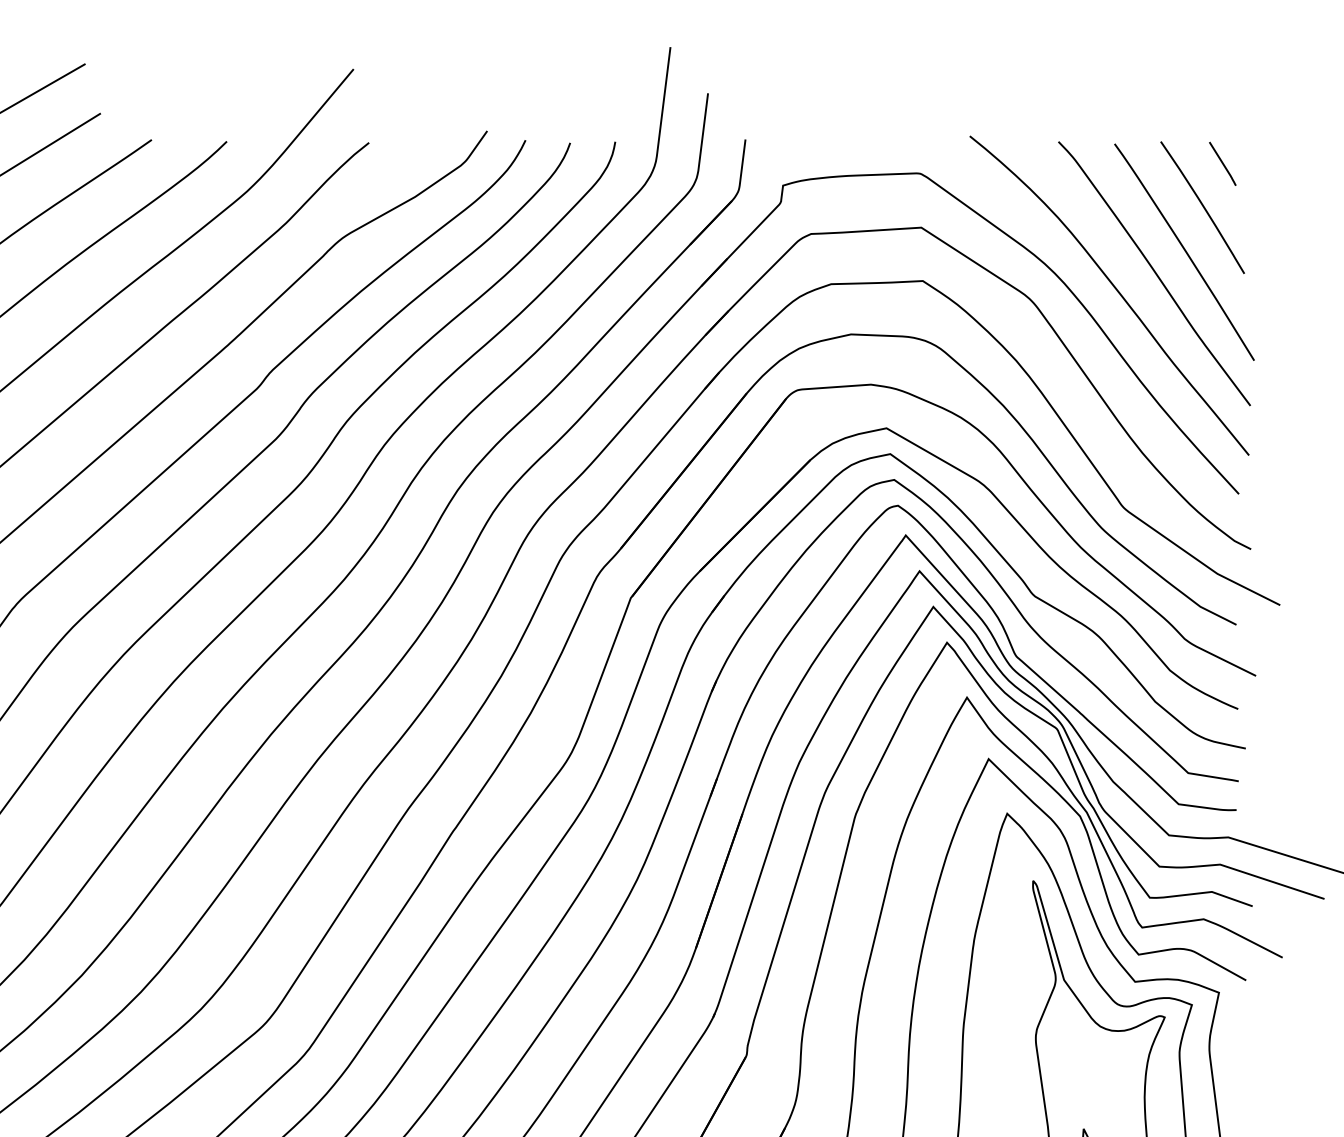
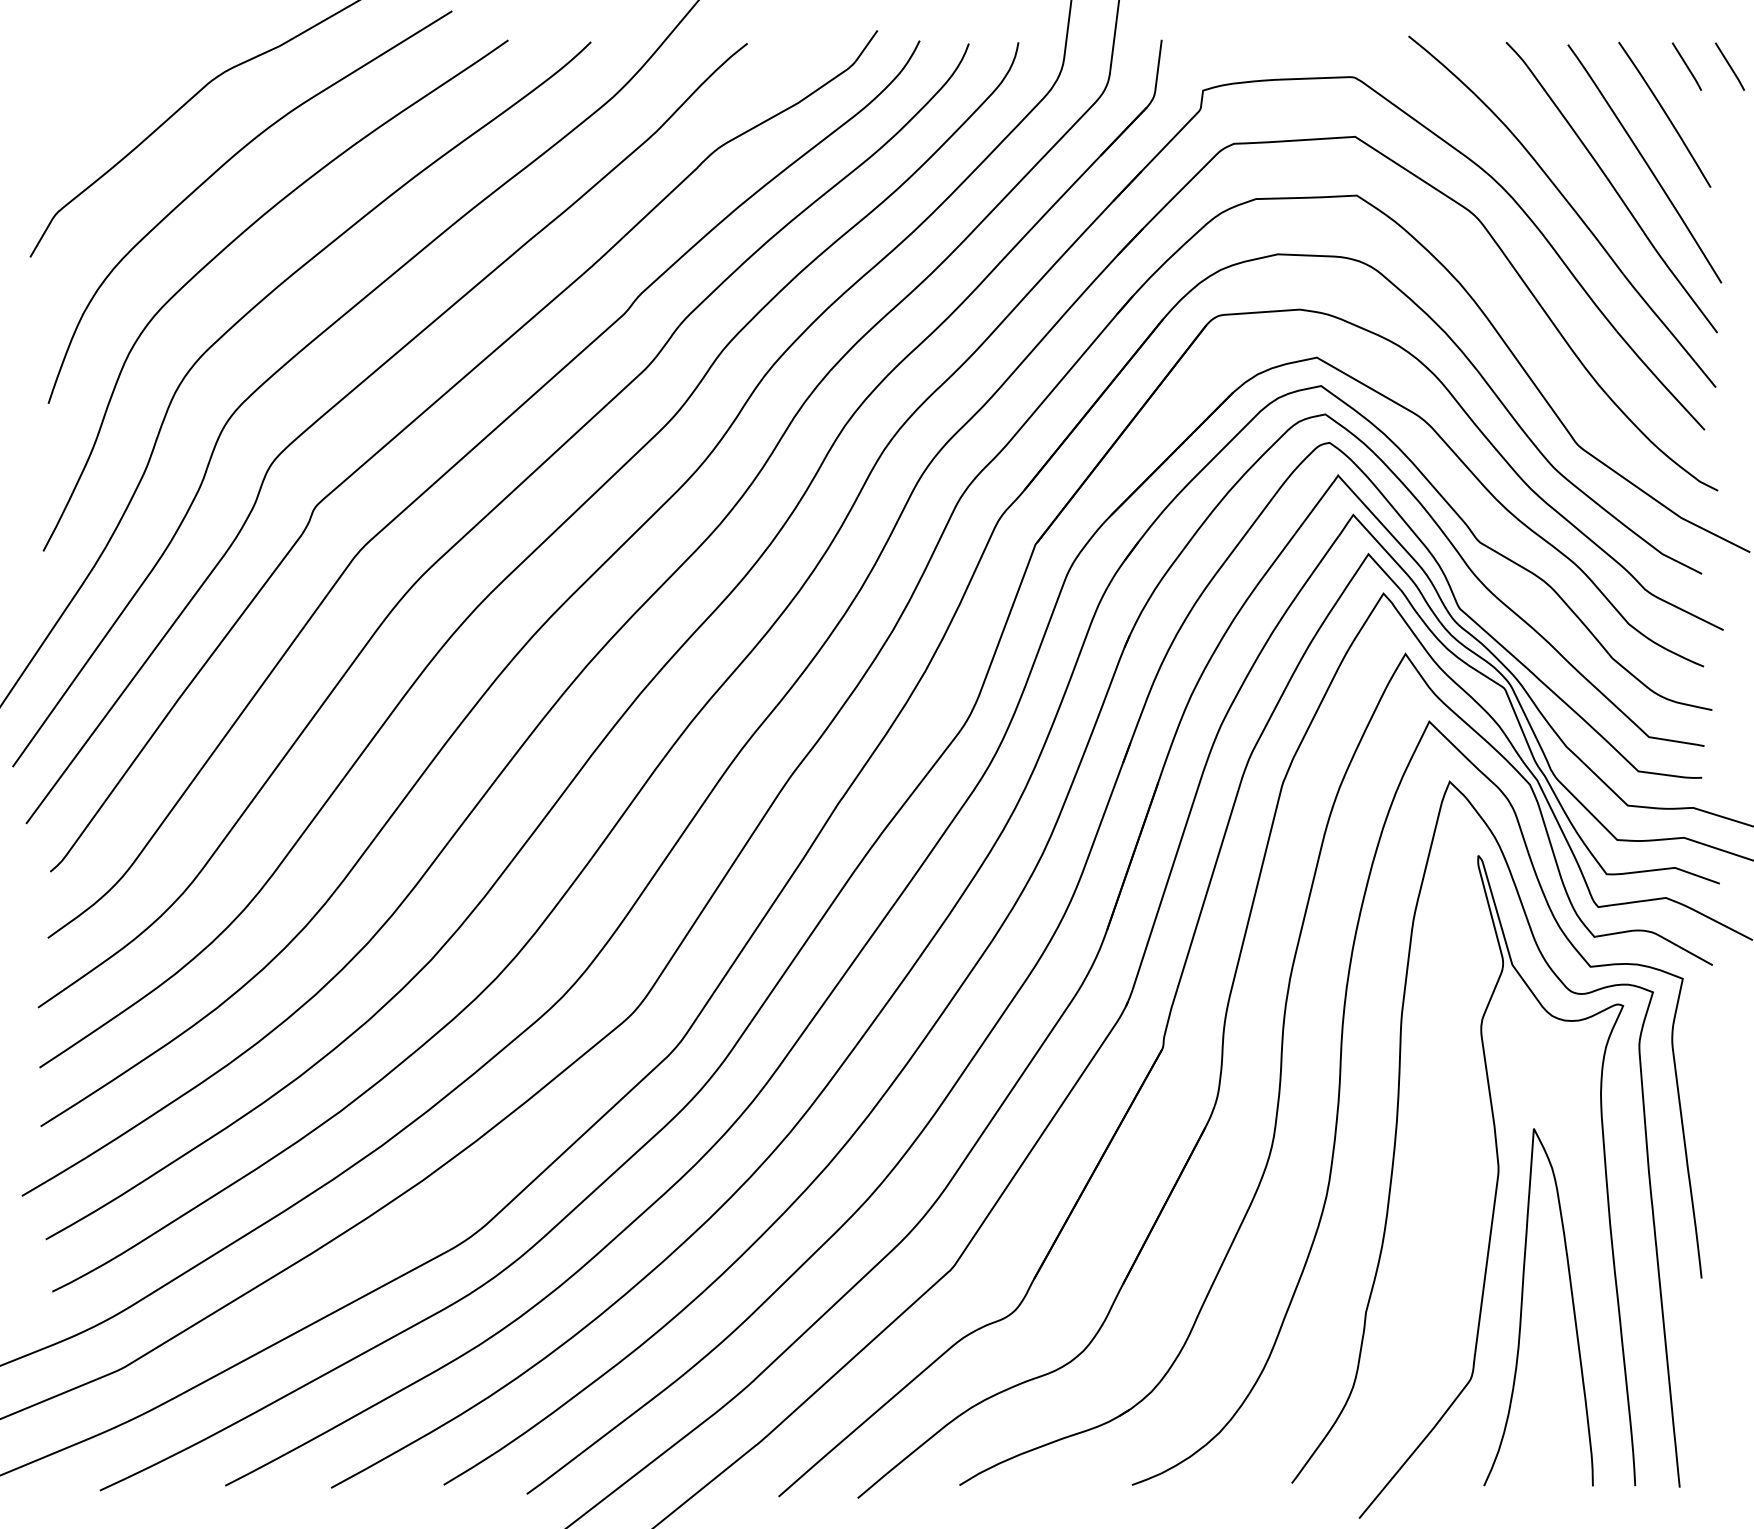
line: (1261, 163) -> (1729, 66), added

